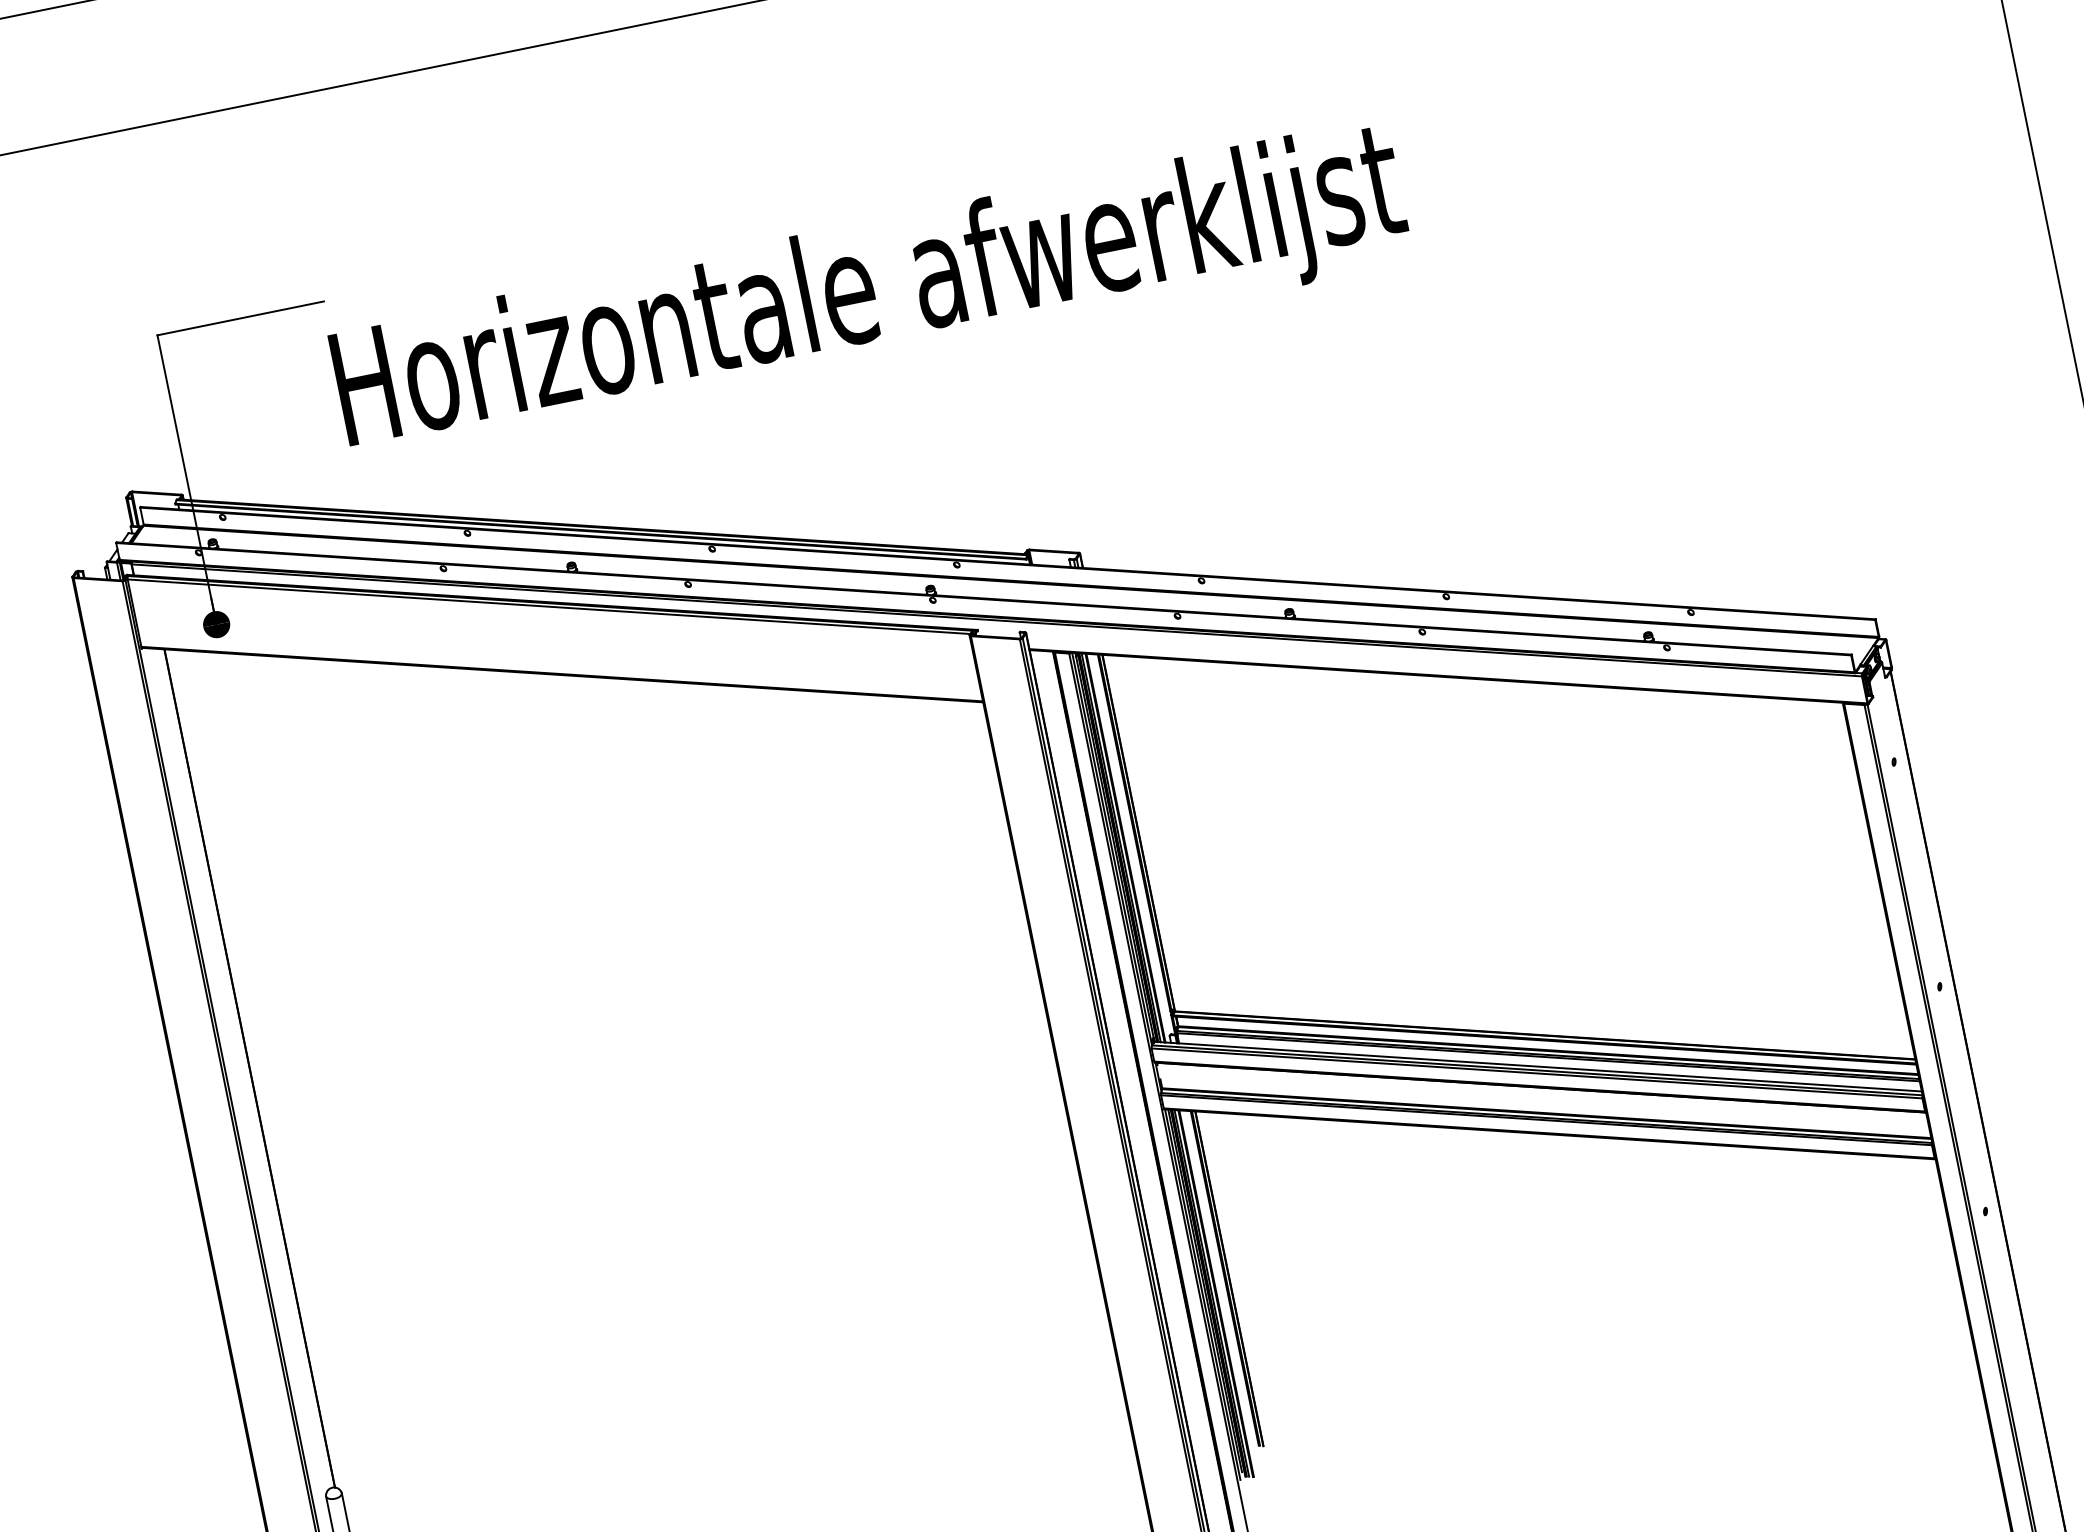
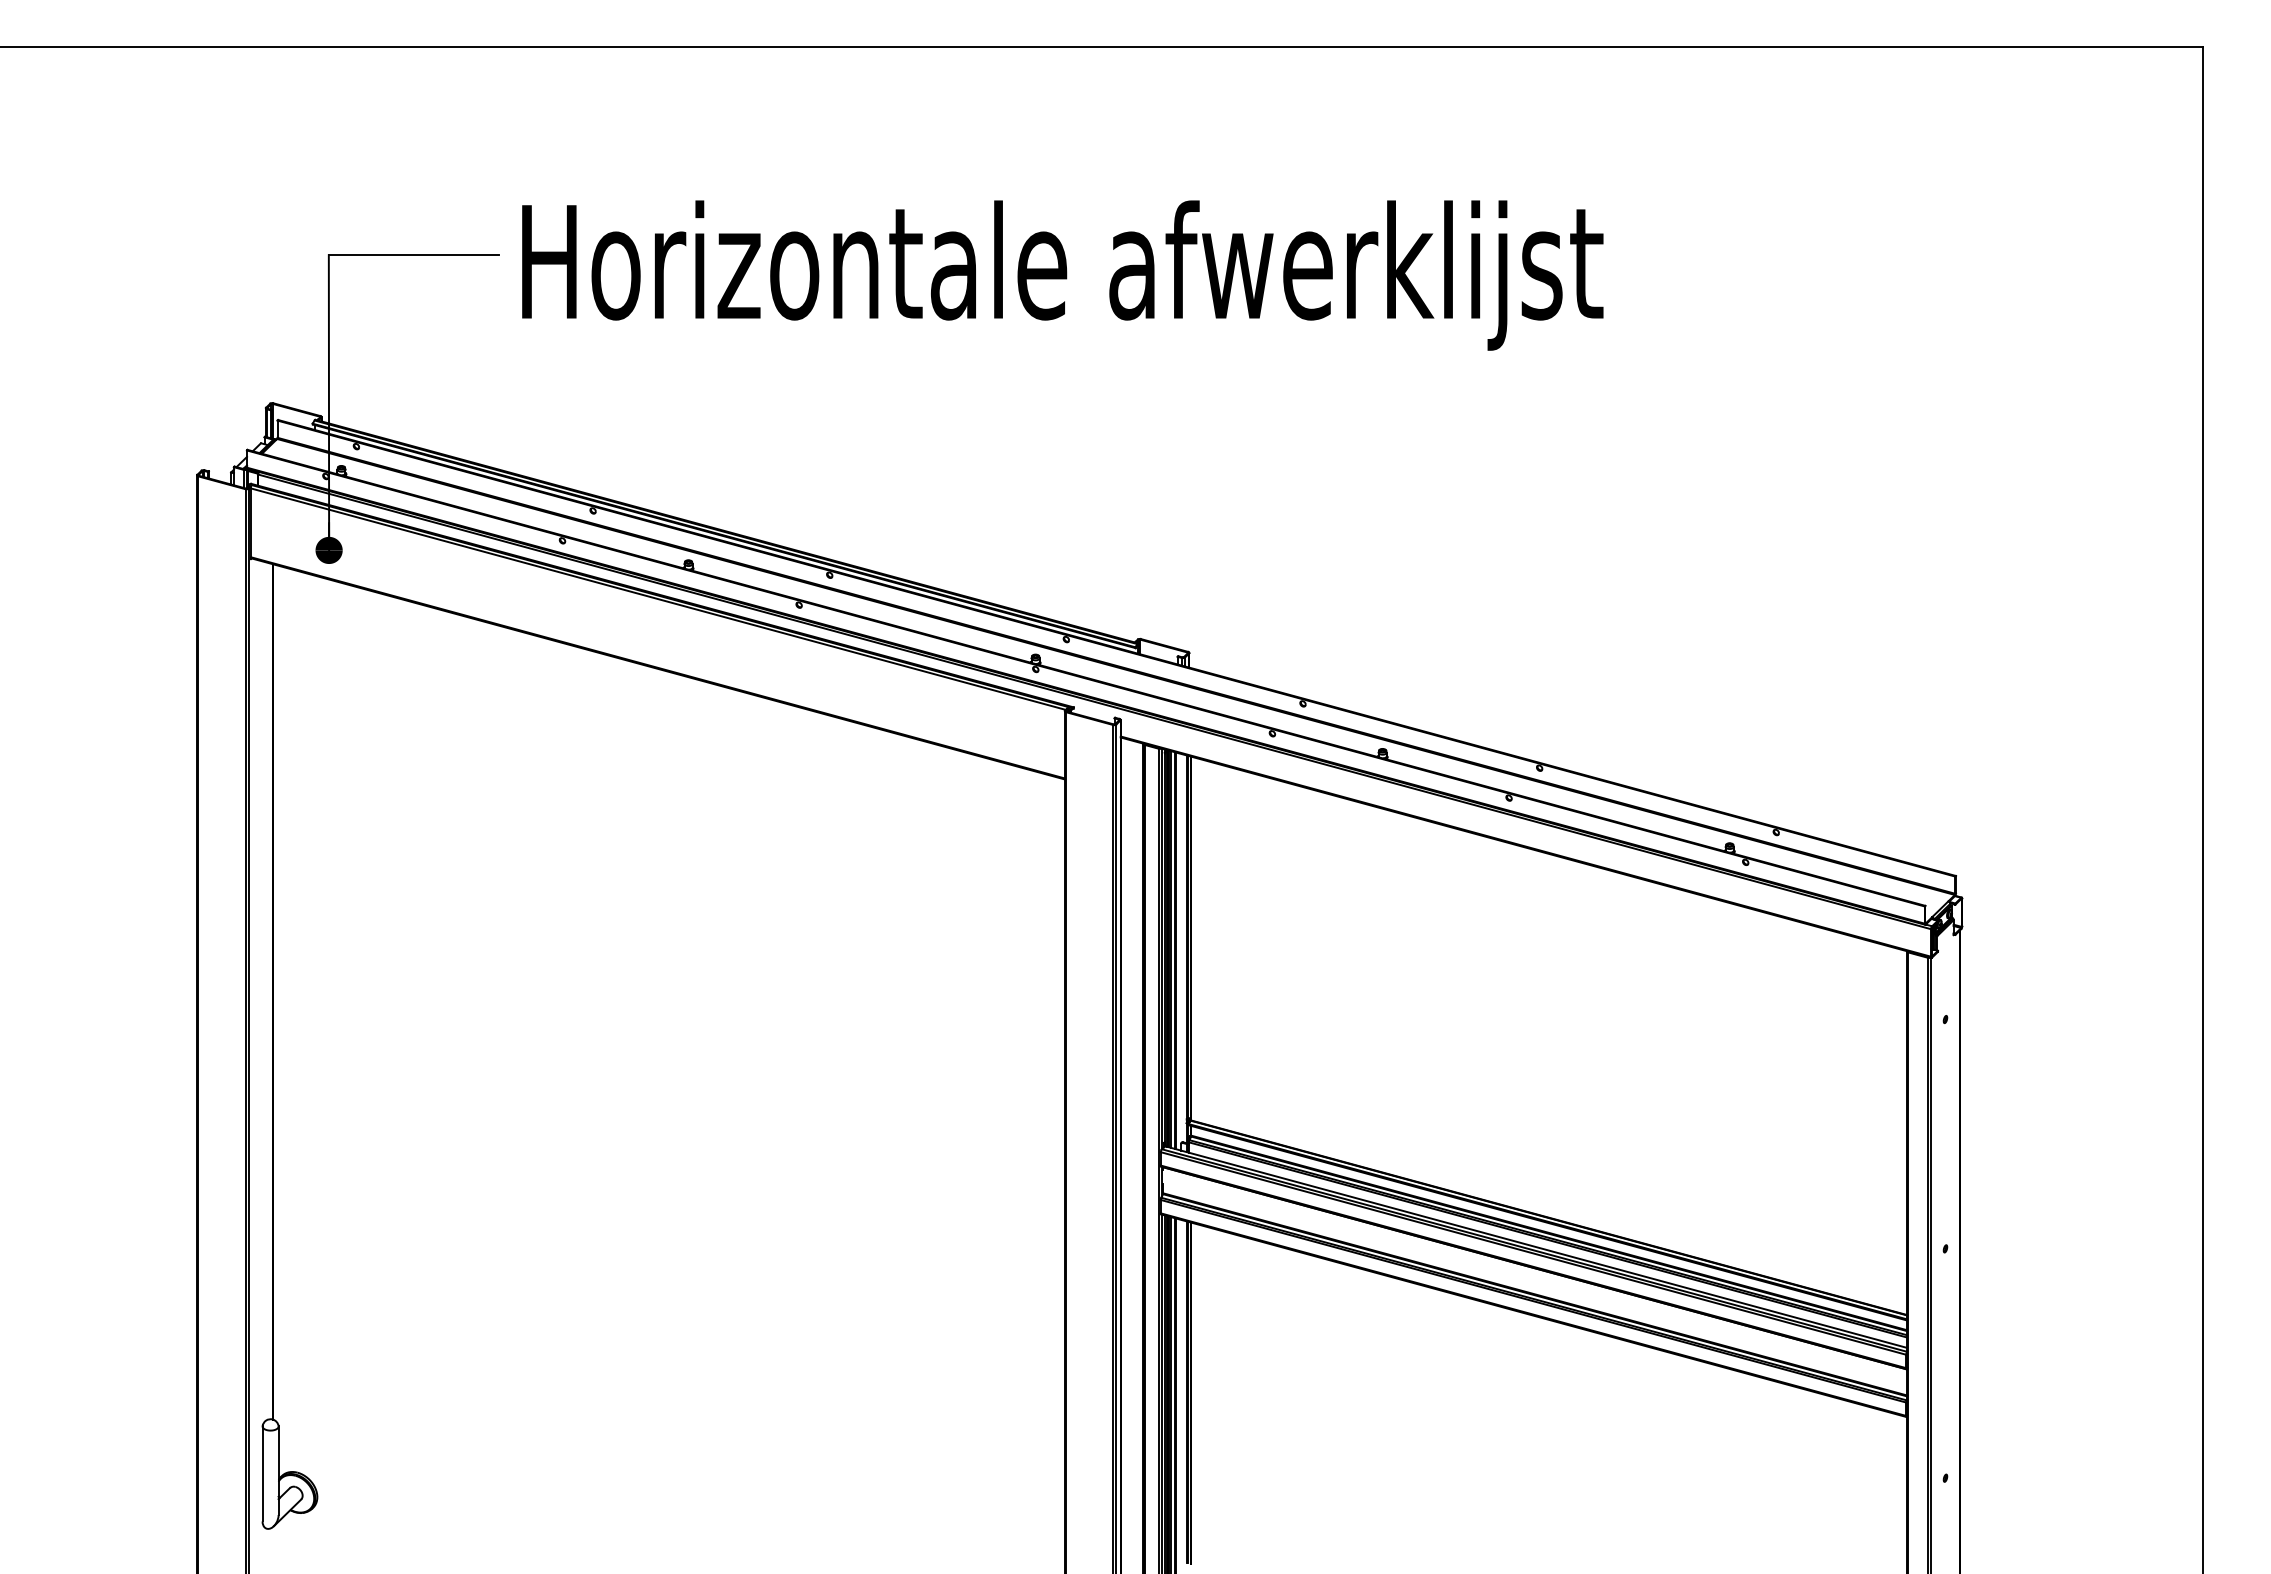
text: (870, 296) -> (1062, 275), moved

